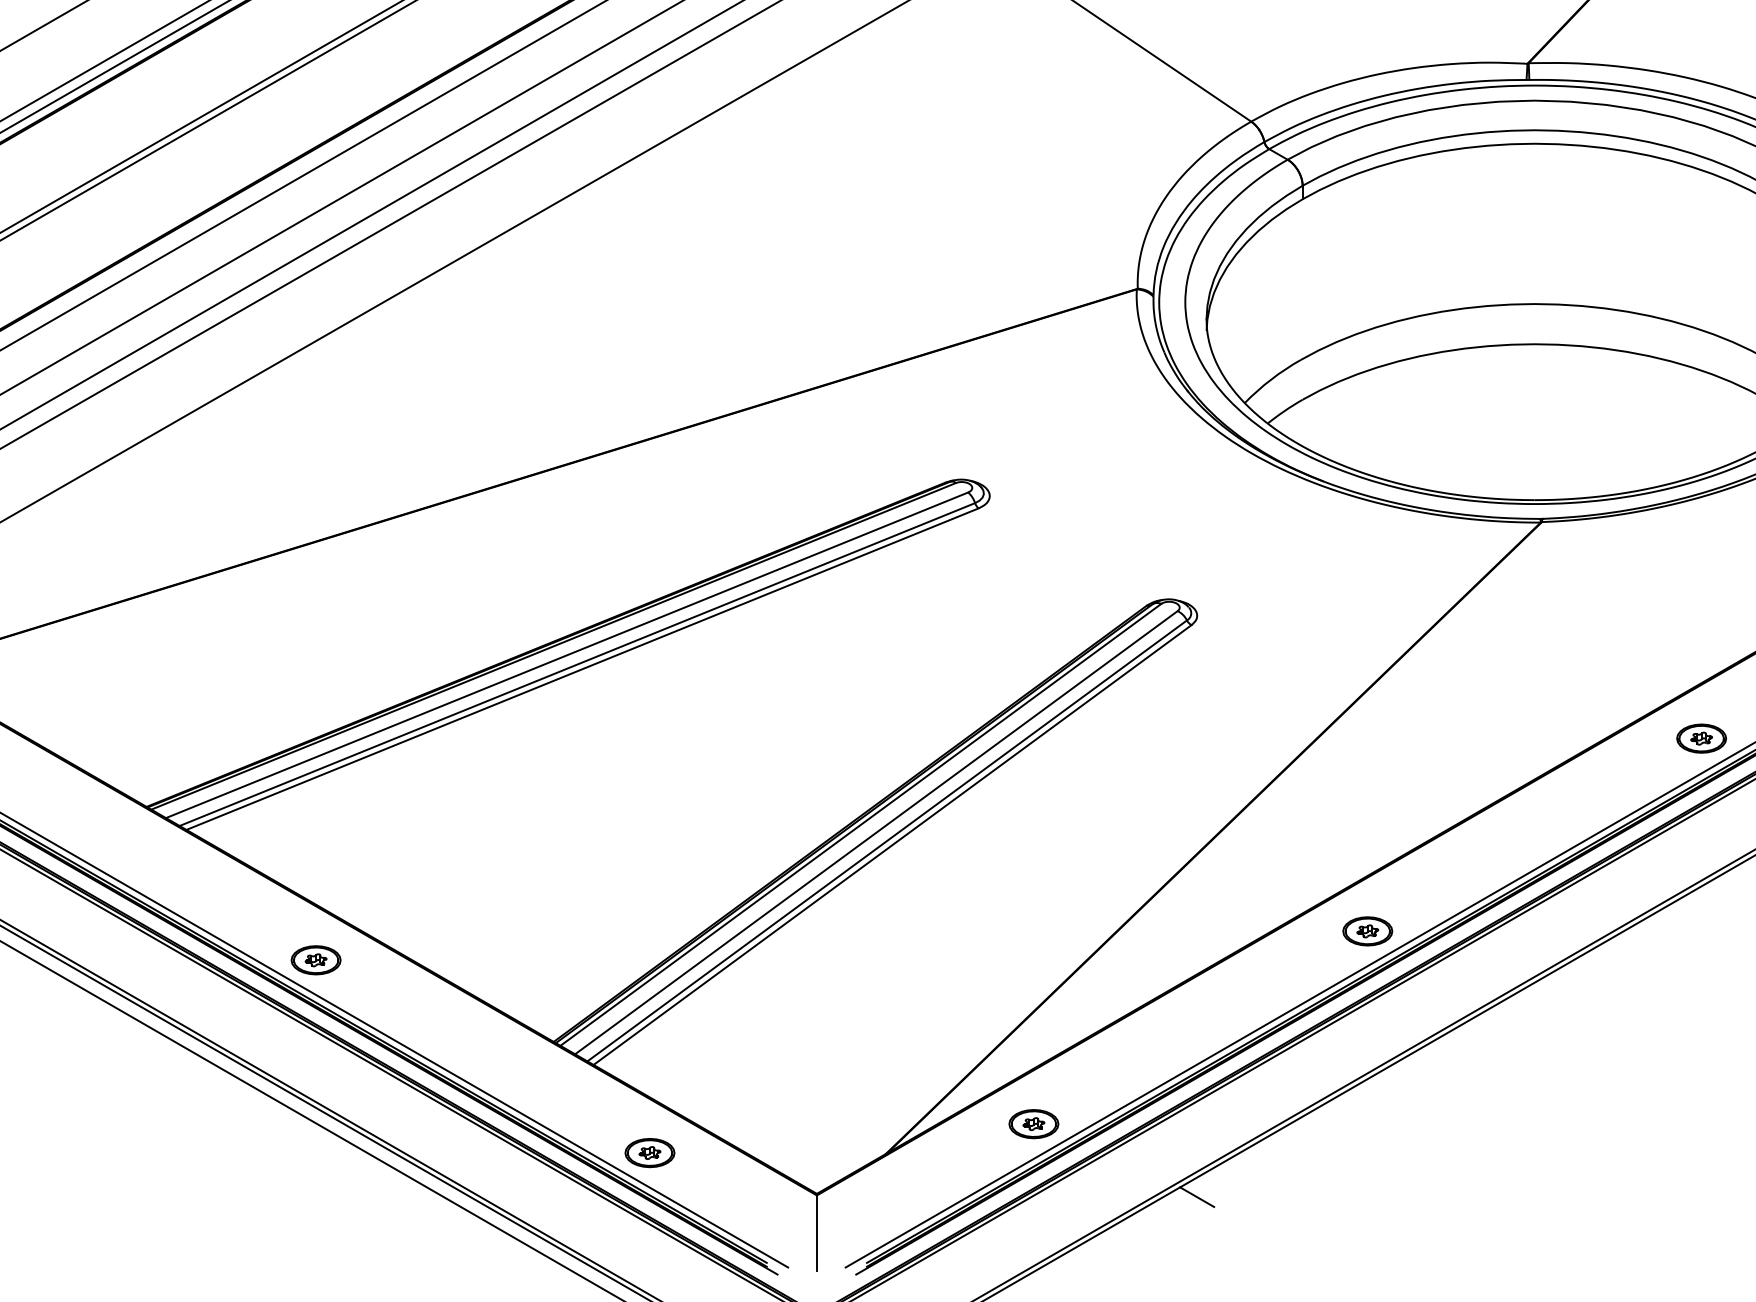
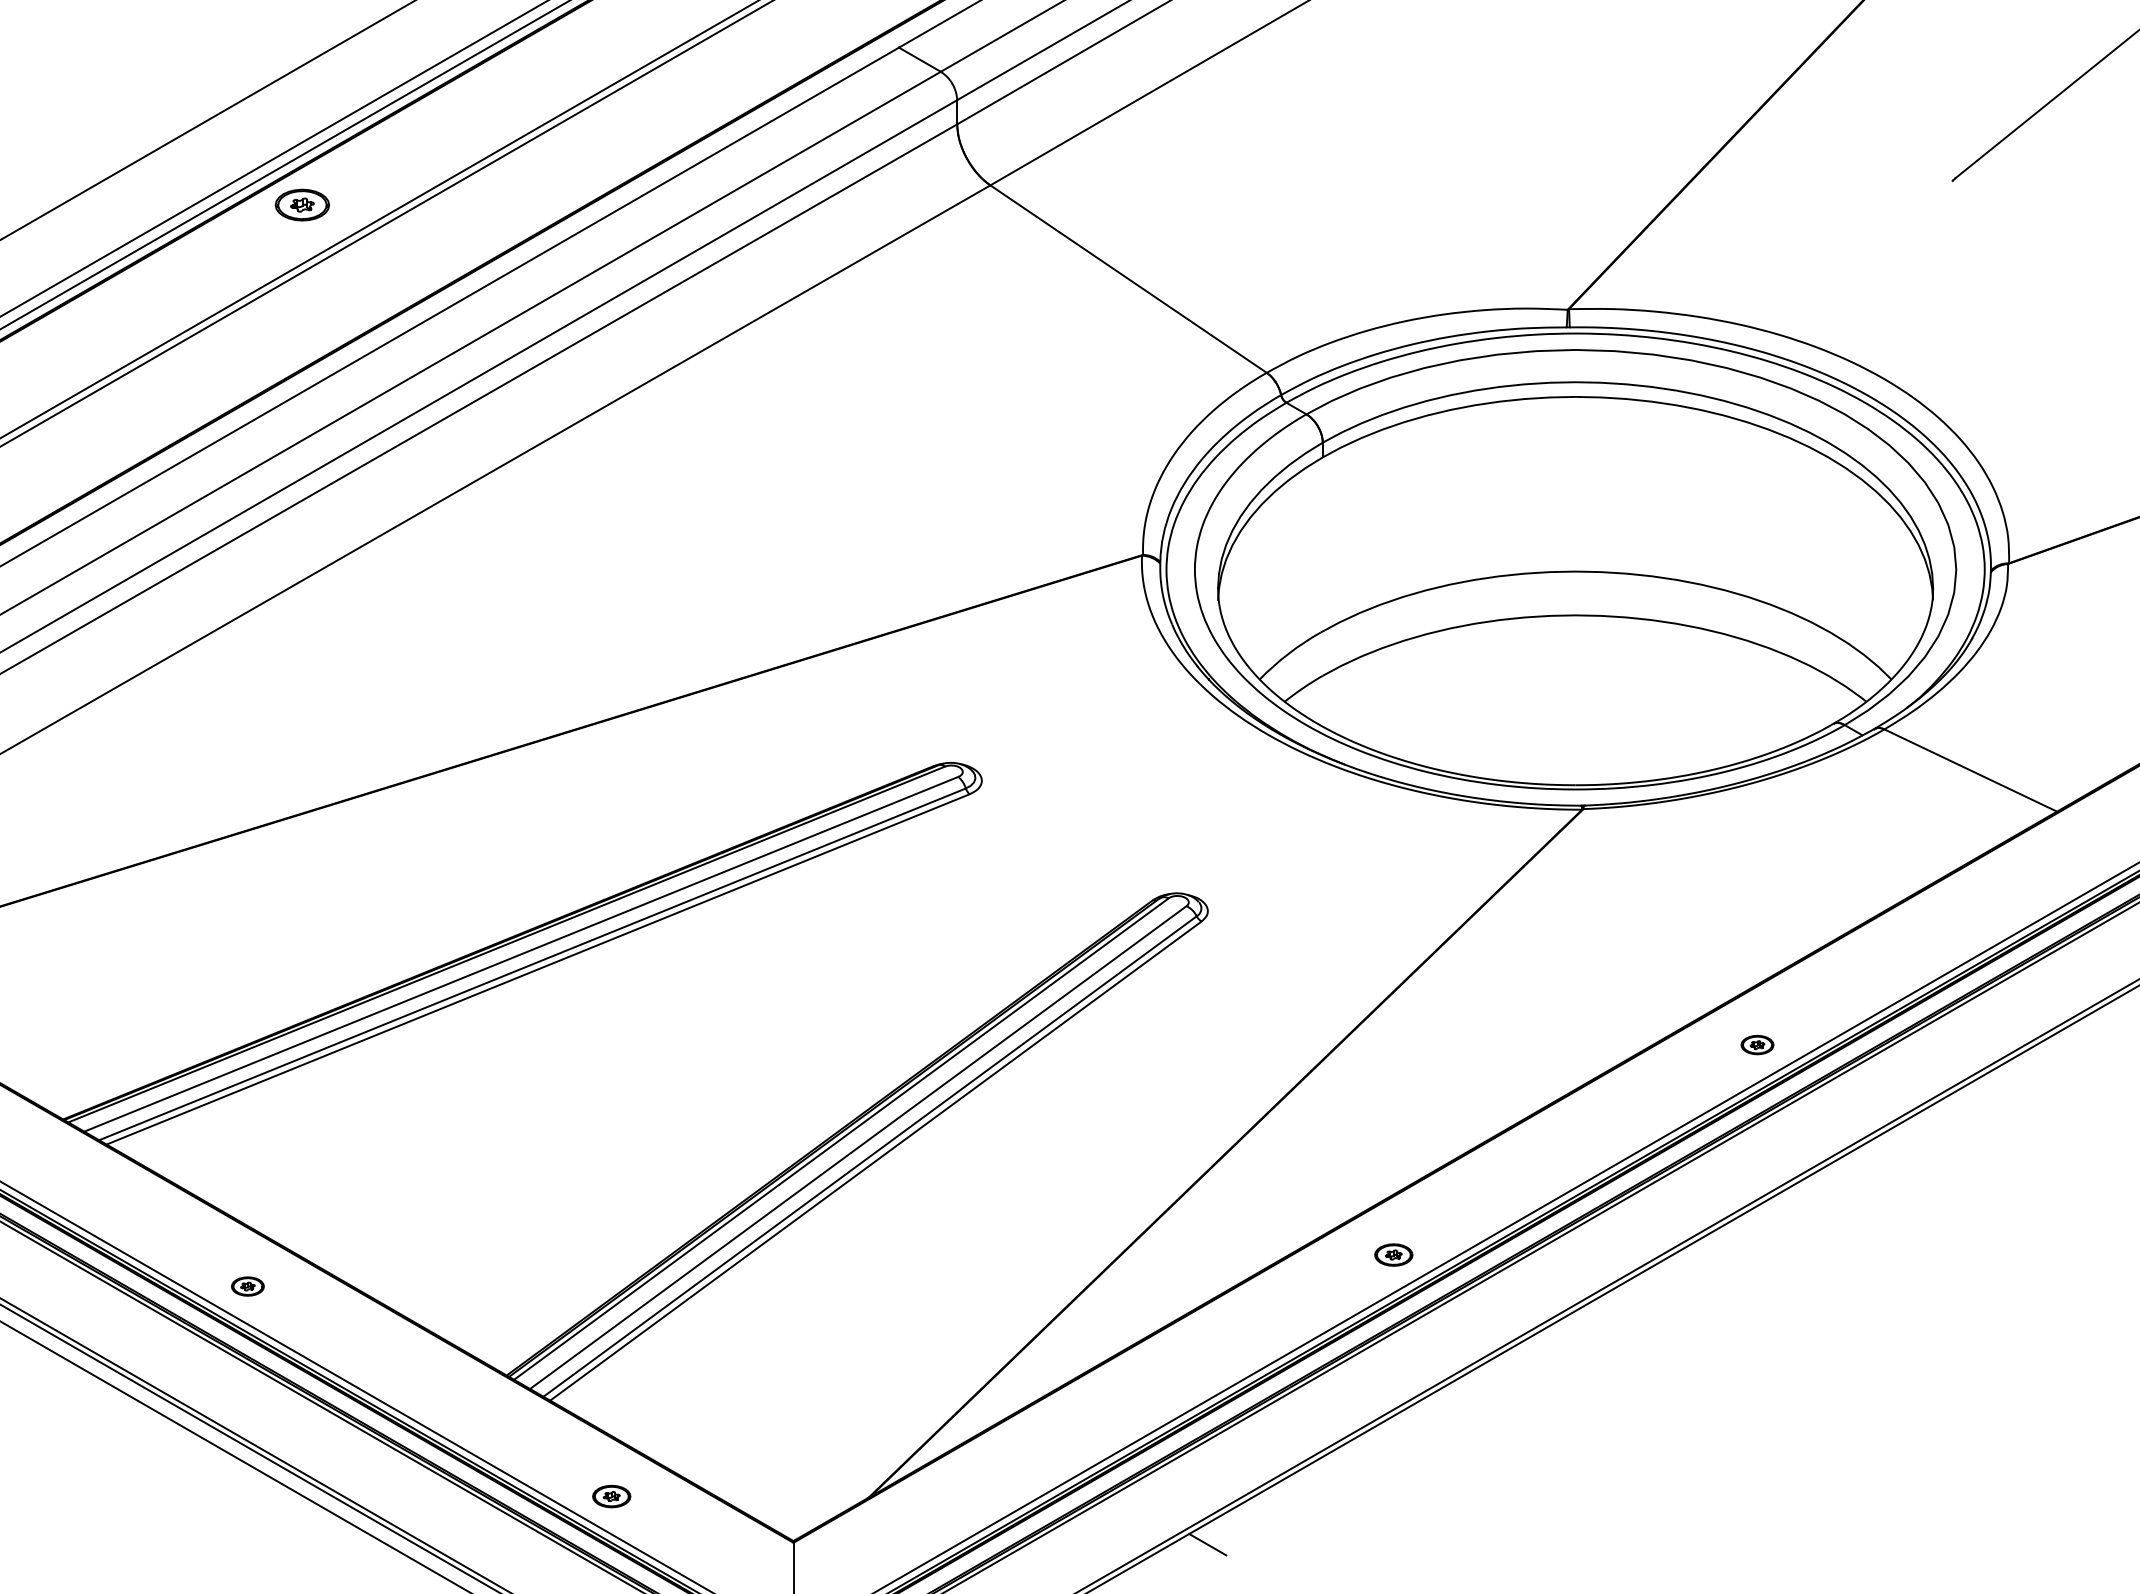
part: (1701, 738) -> (1757, 1044), size x0.6
part: (1367, 930) -> (1393, 1254), size x0.7
part: (315, 960) -> (247, 1286), size x0.6
part: (1033, 1123) -> (1029, 1464), removed
part: (649, 1152) -> (611, 1496), size x0.7

